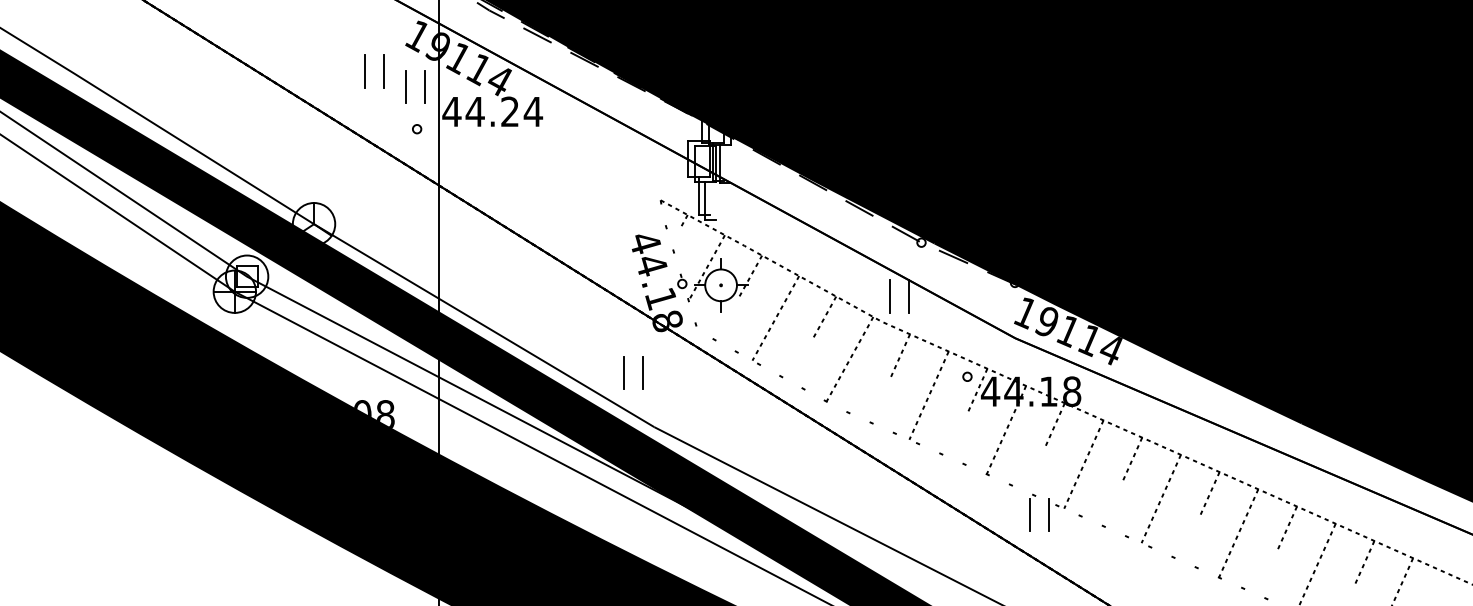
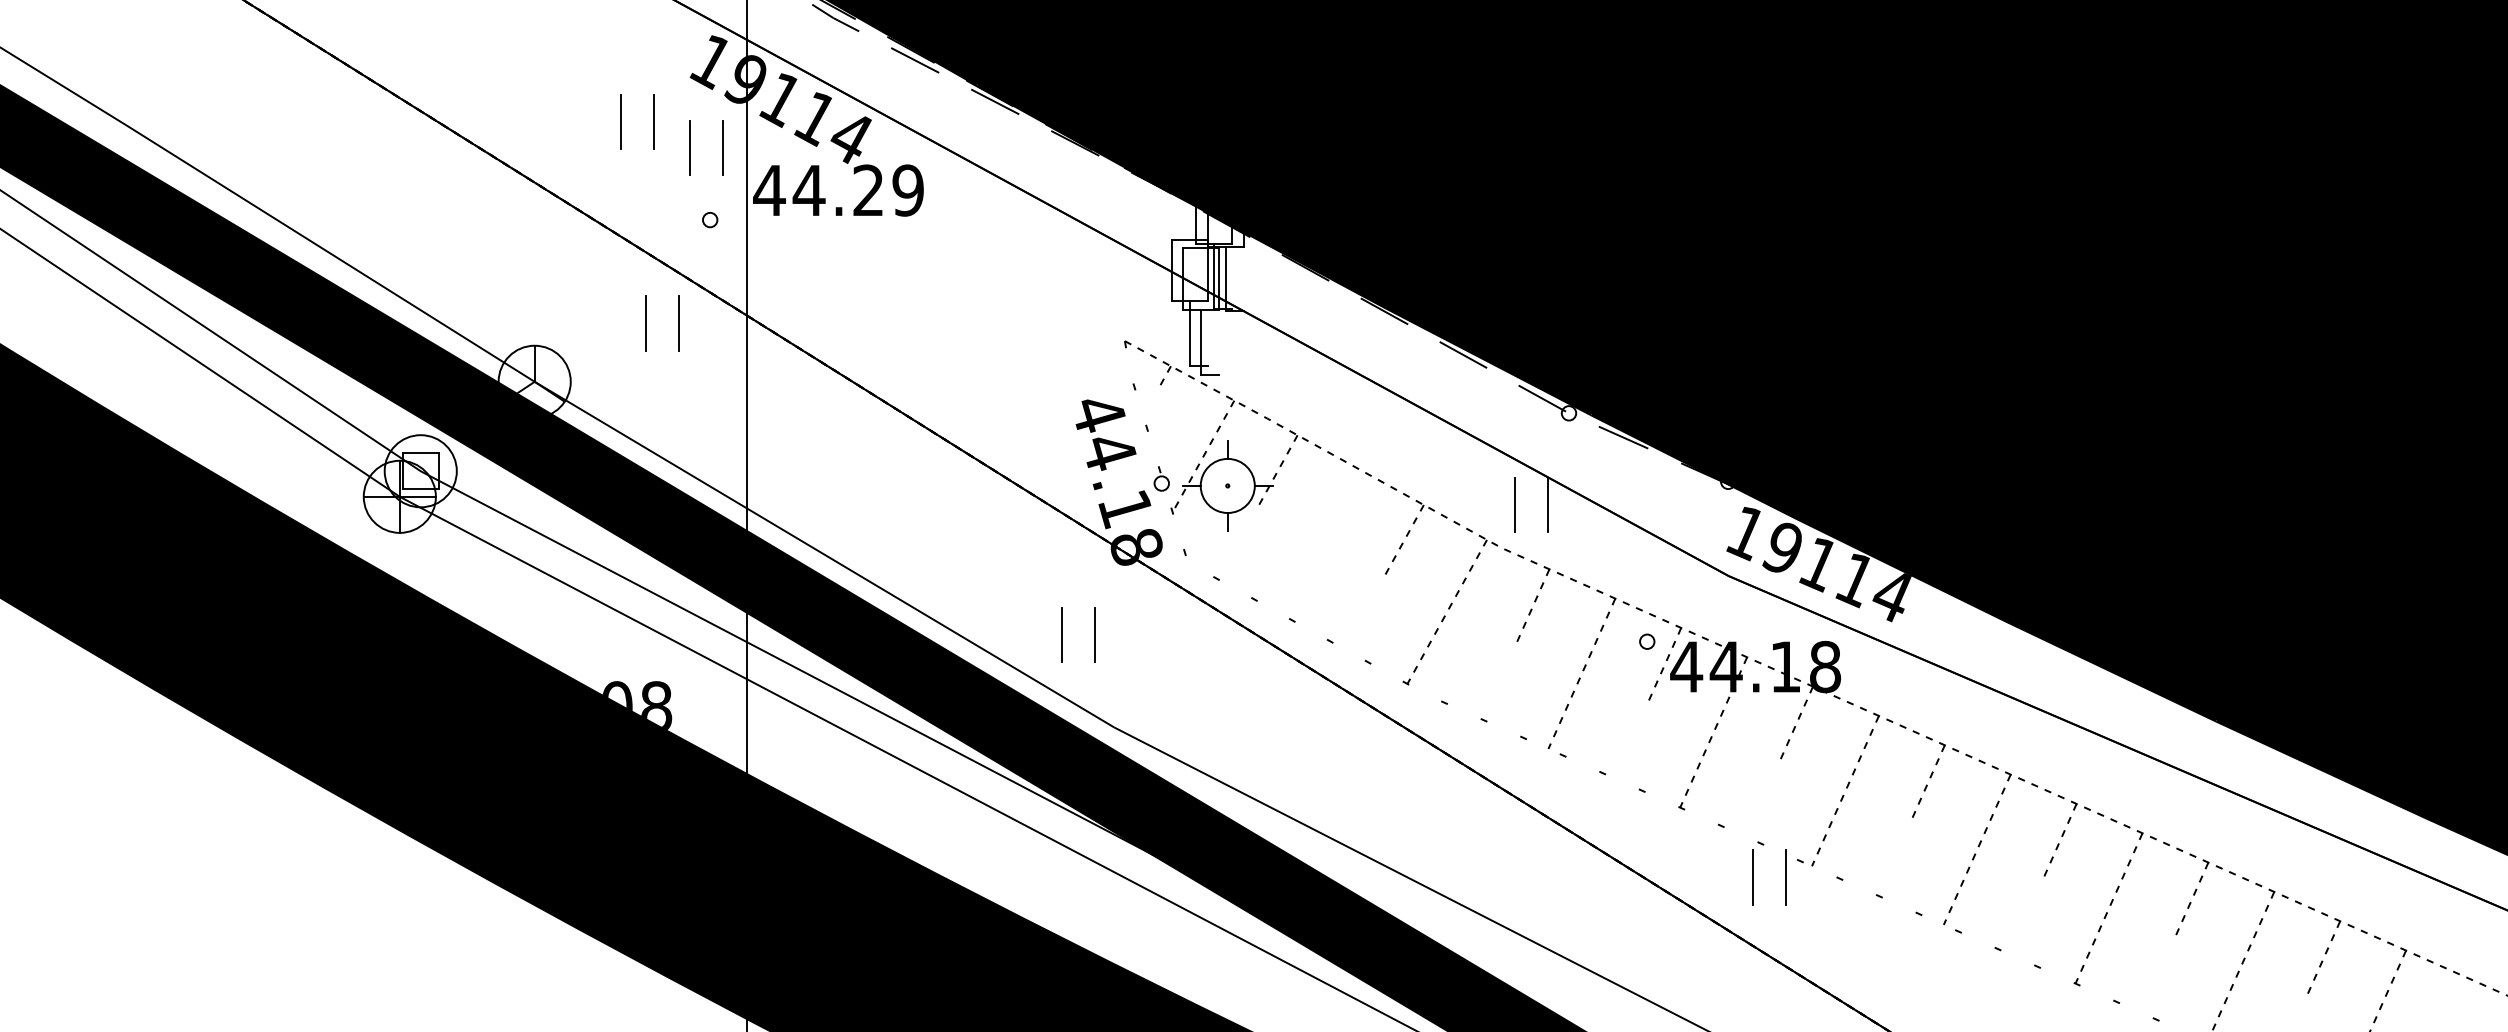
text: (533, 111) -> (908, 189), 44.24 -> 44.29
part: (380, 189) -> (647, 322), added
line: (775, 318) -> (1320, 542), removed

